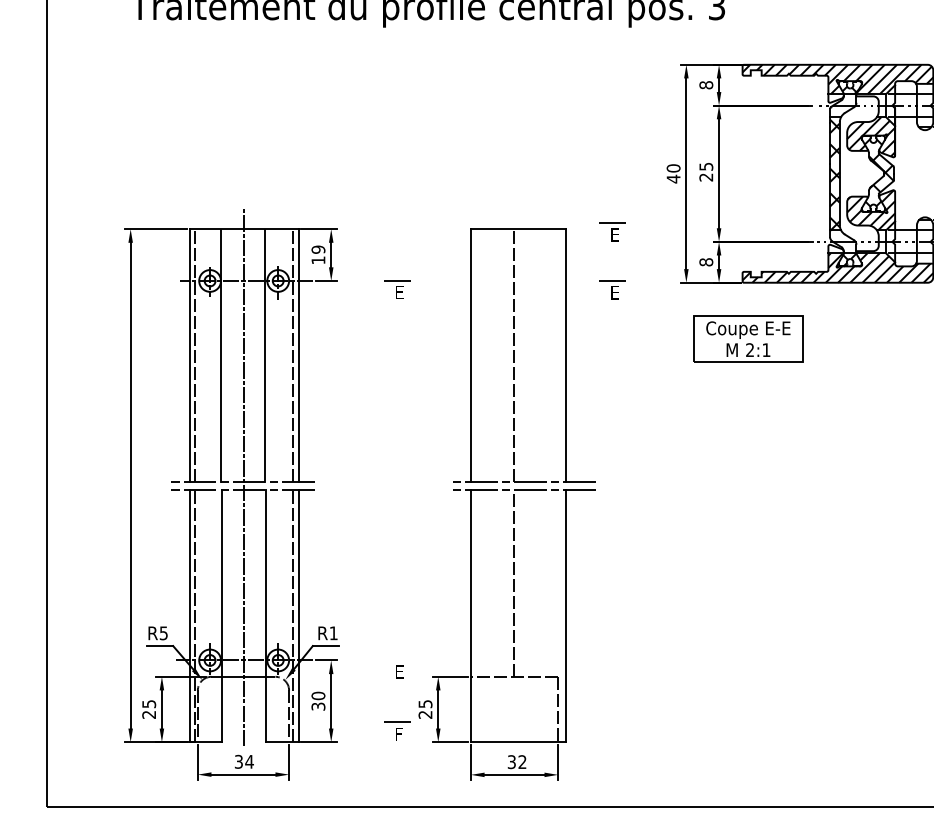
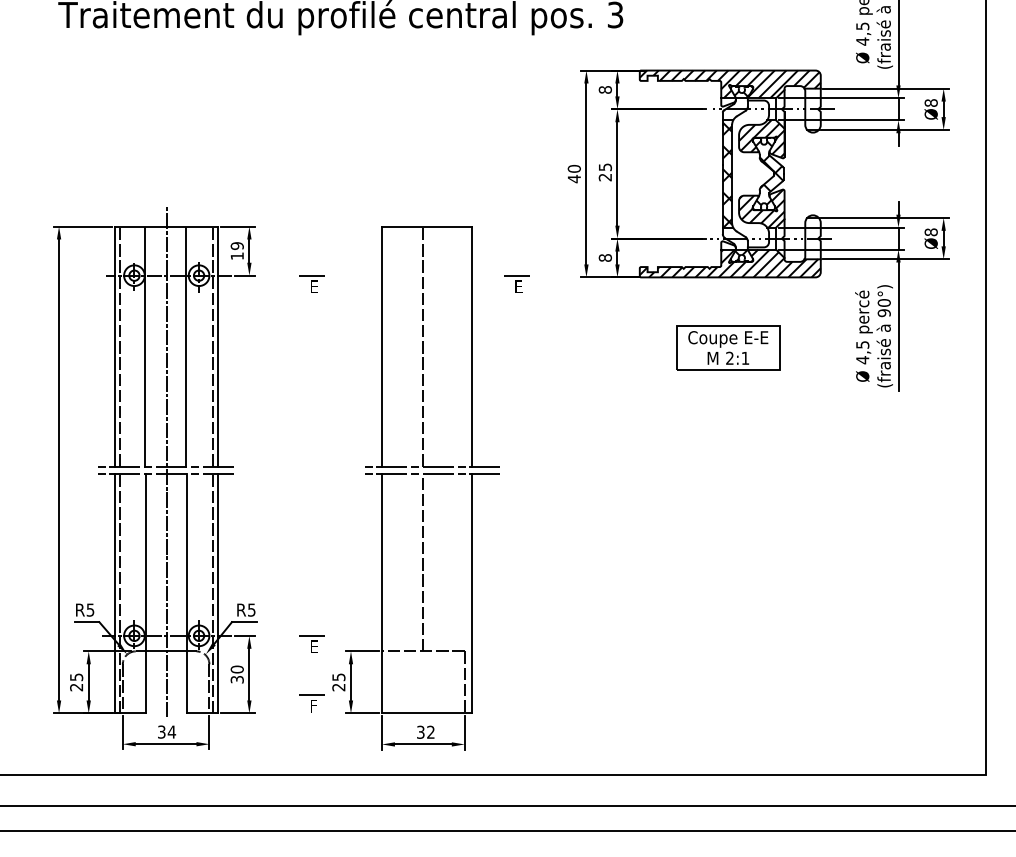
part: (612, 231) -> (516, 228), removed
part: (748, 338) -> (728, 347), moved
text: (333, 632) -> (251, 609), R1 -> R5
line: (397, 660) -> (312, 635), added

